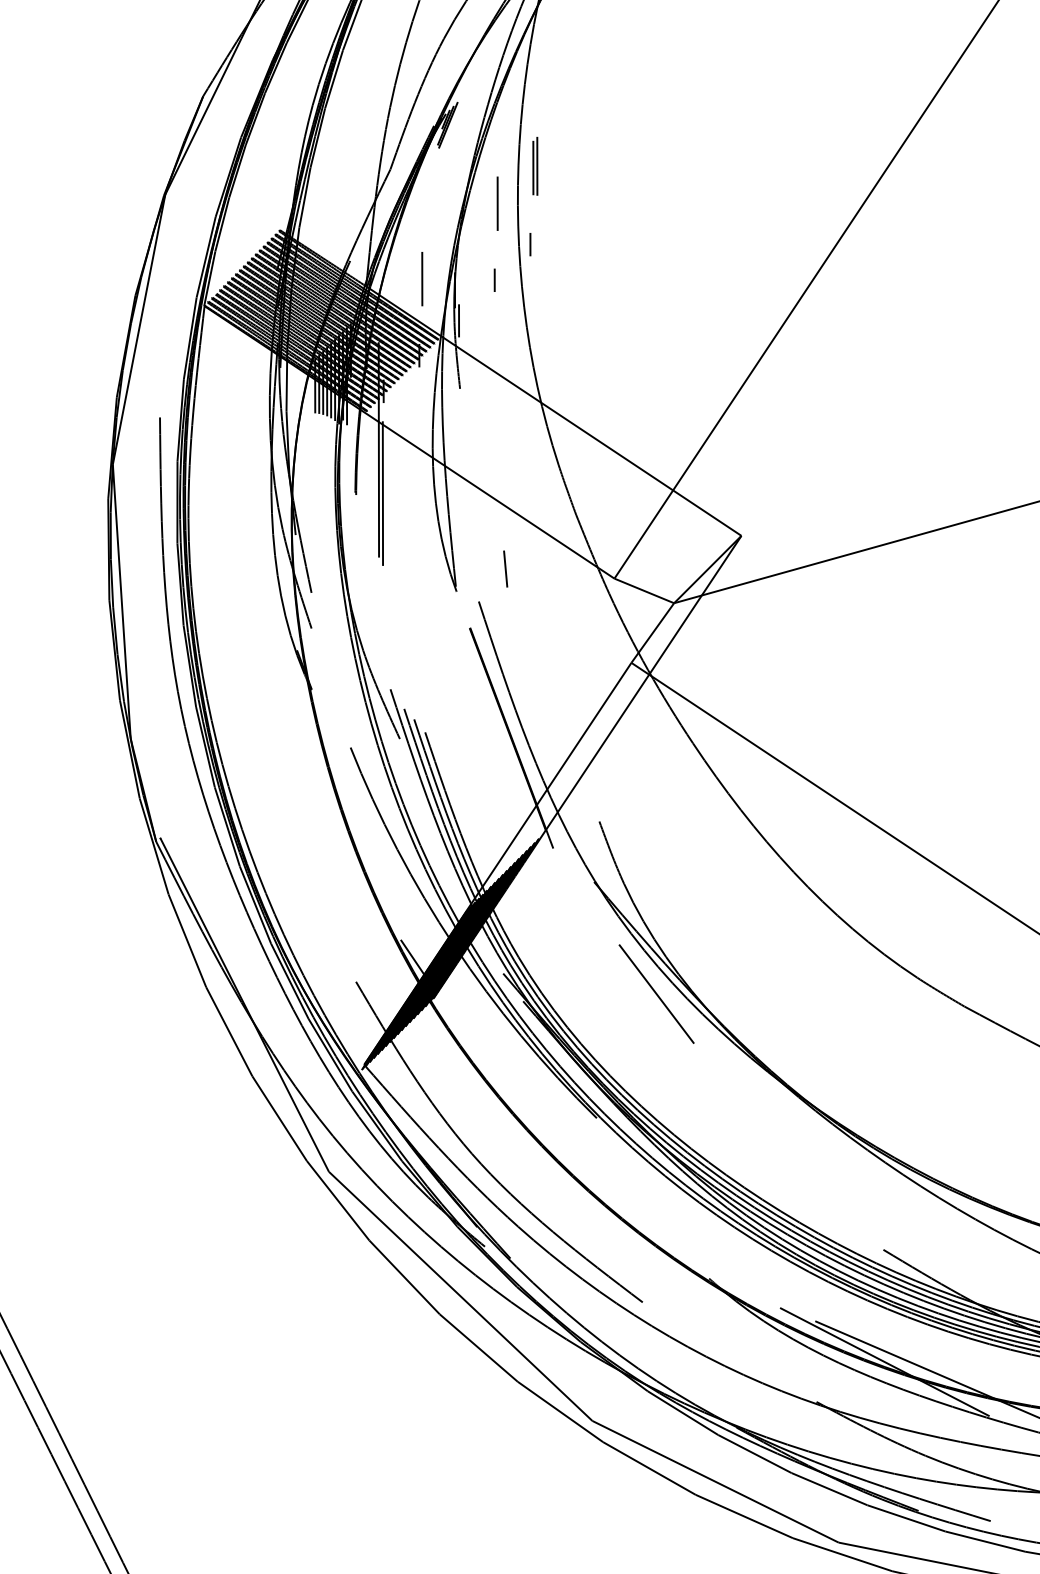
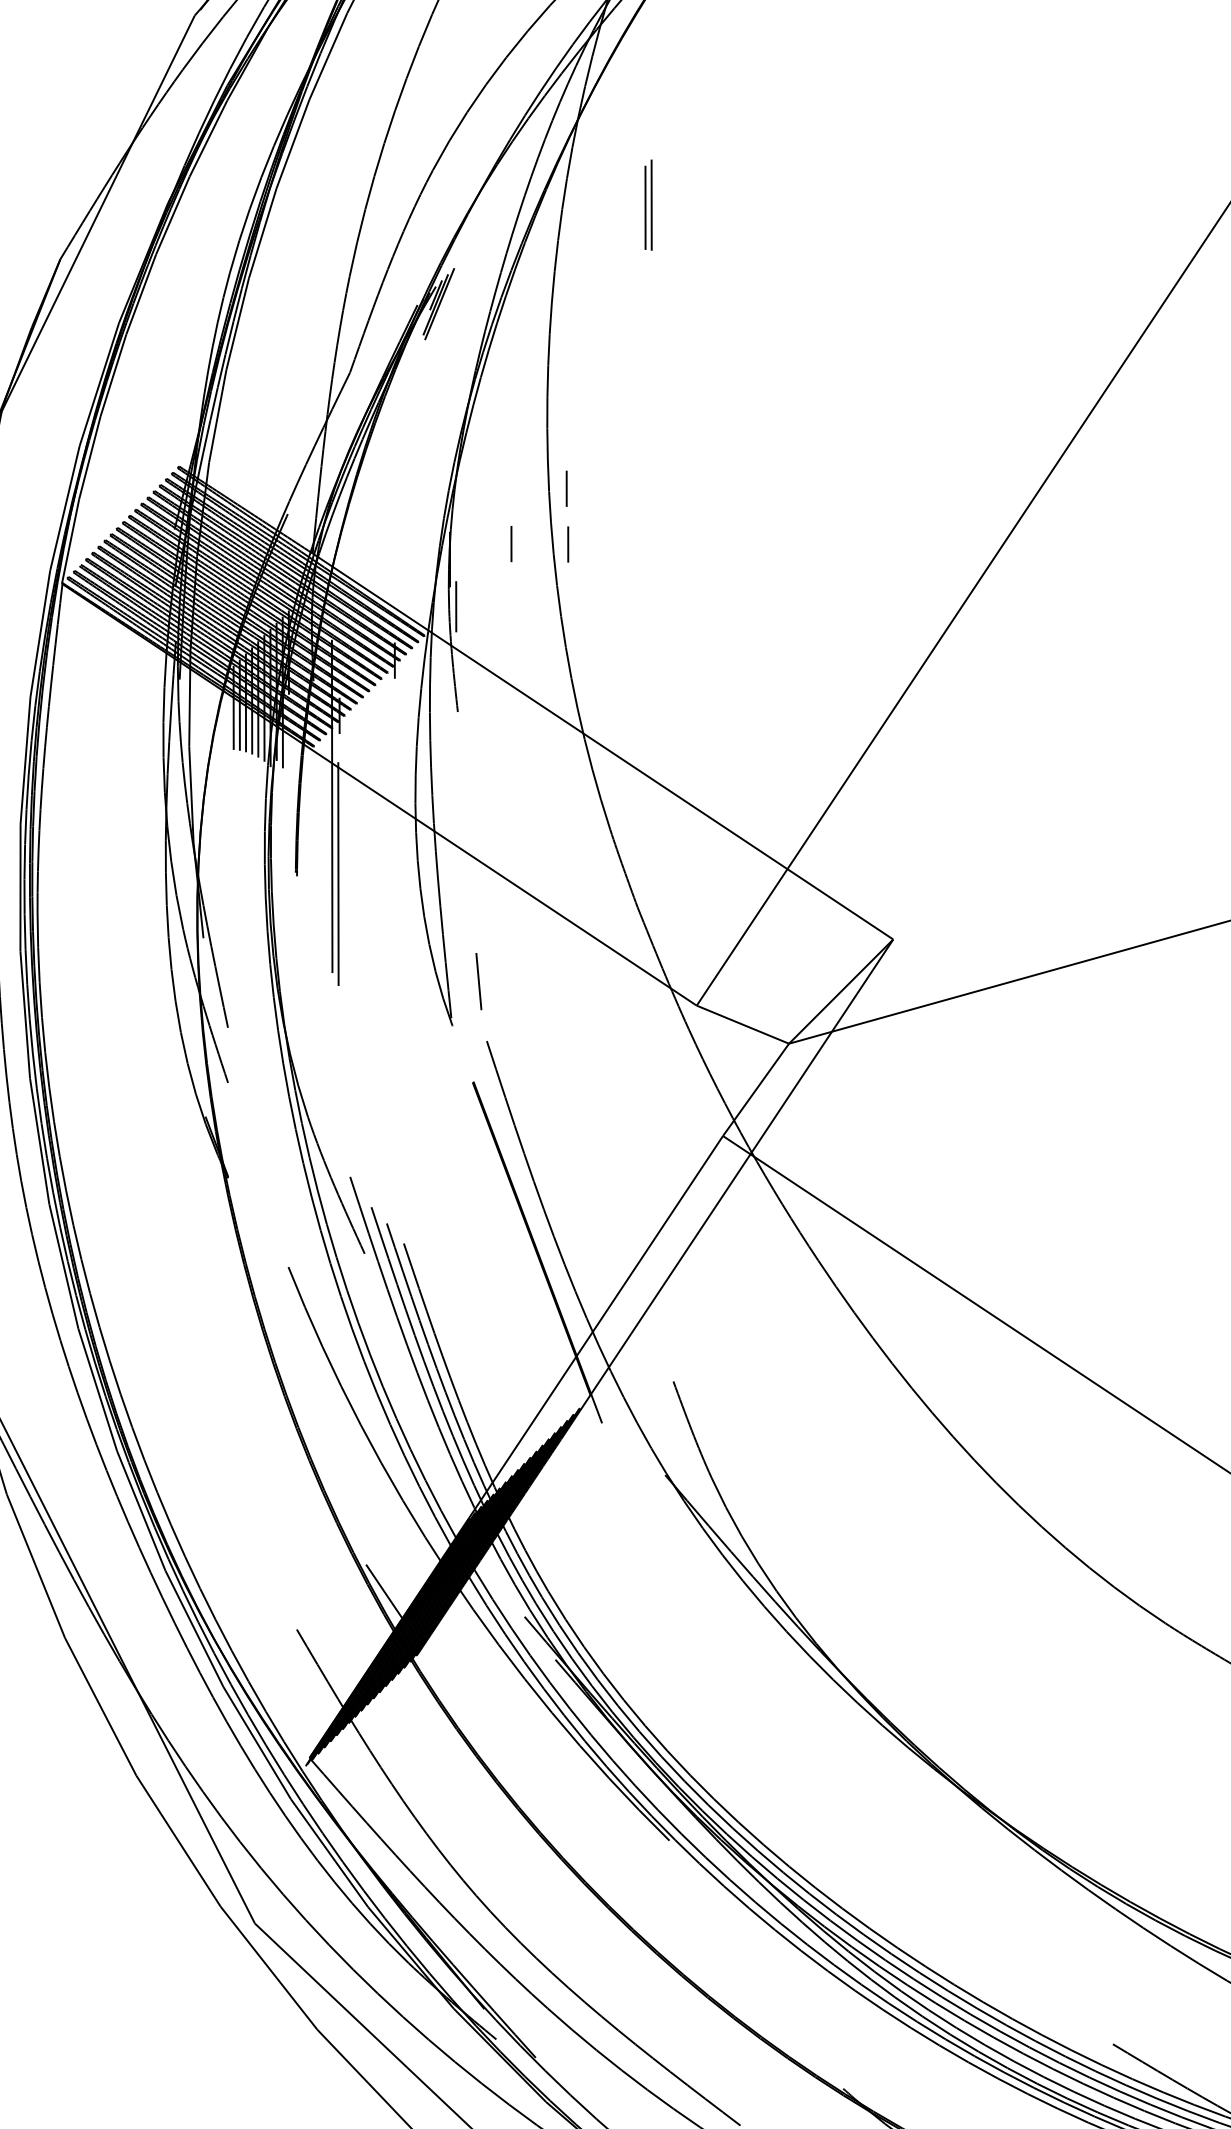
part: (535, 165) -> (648, 203), moved
line: (497, 203) -> (515, 425), removed
line: (422, 278) -> (399, 541), removed
line: (531, 280) -> (568, 544), added
line: (505, 568) -> (478, 980), moved
line: (656, 993) -> (761, 1647), removed

